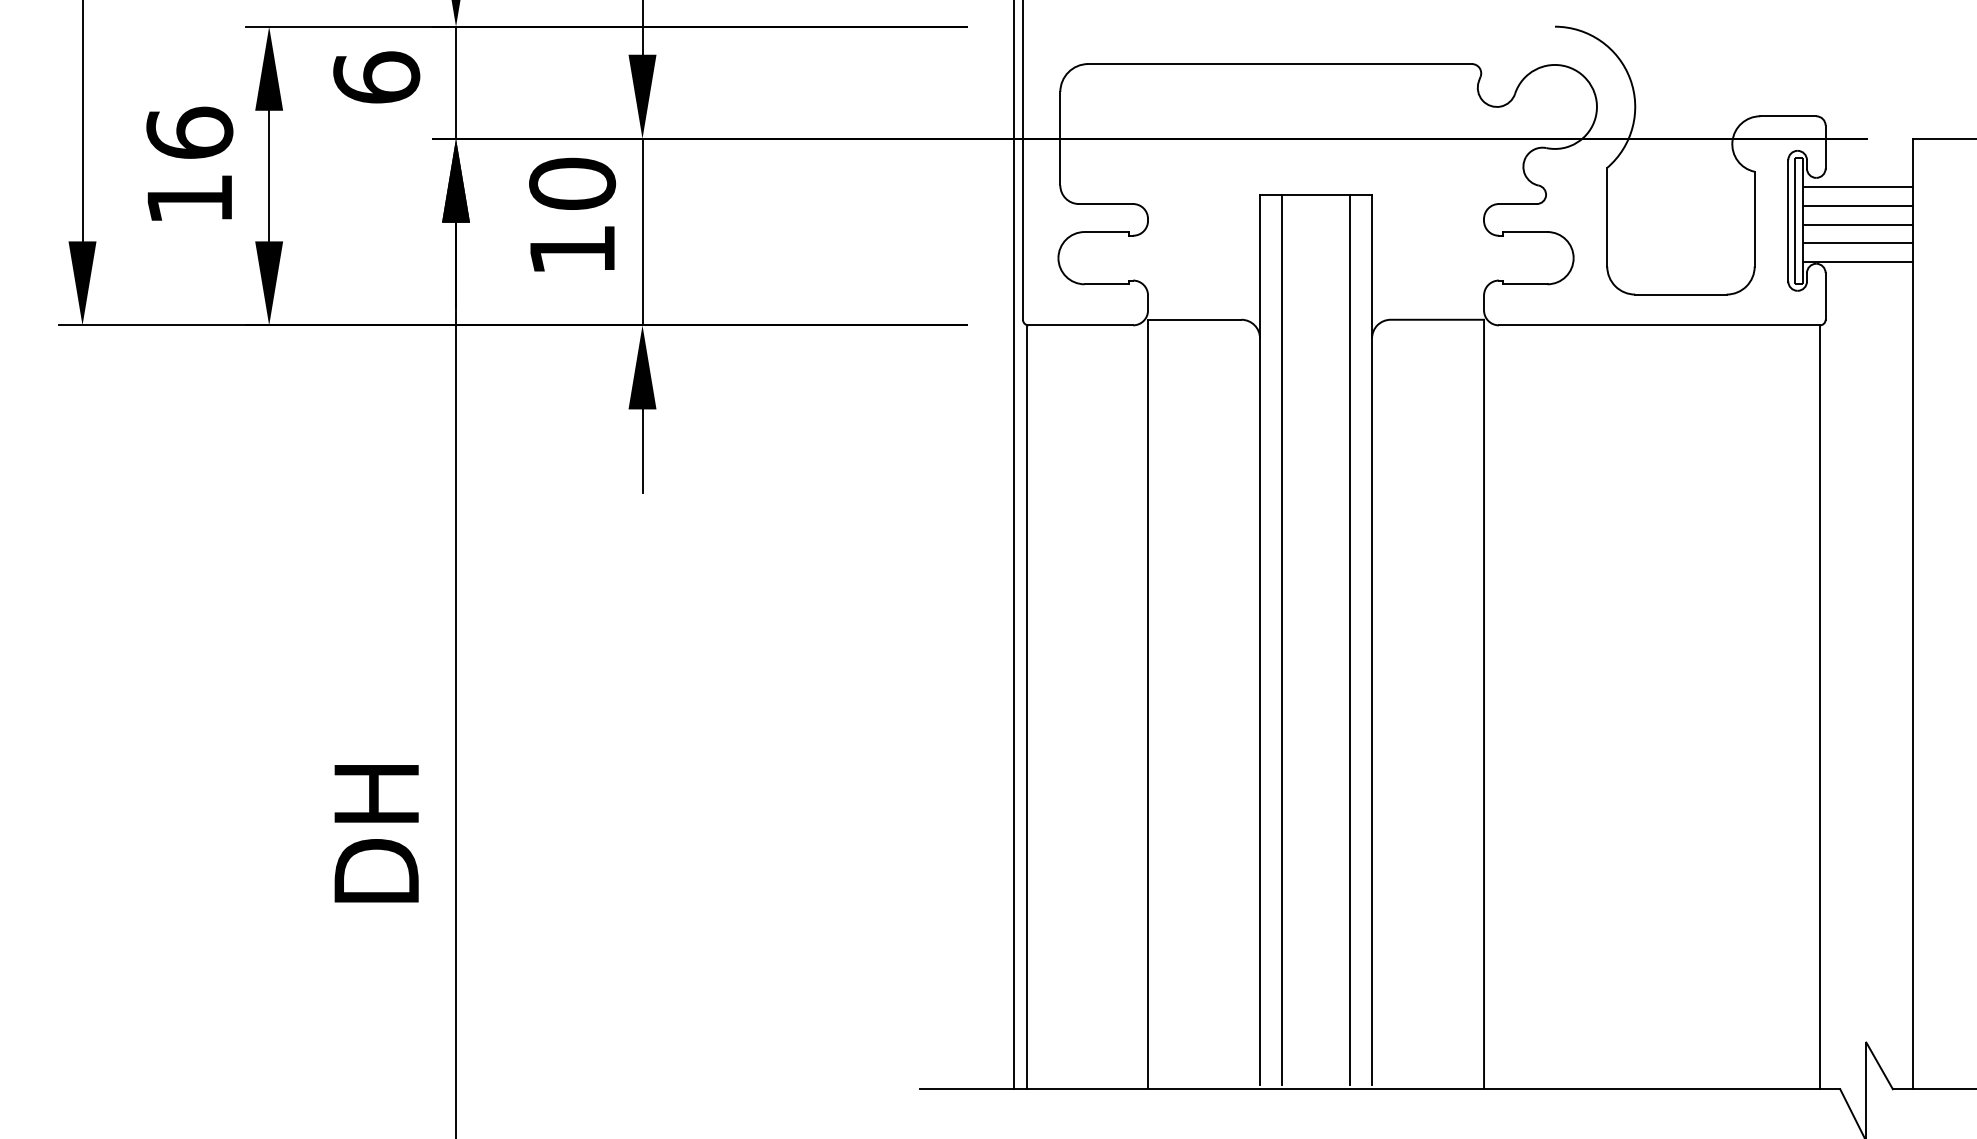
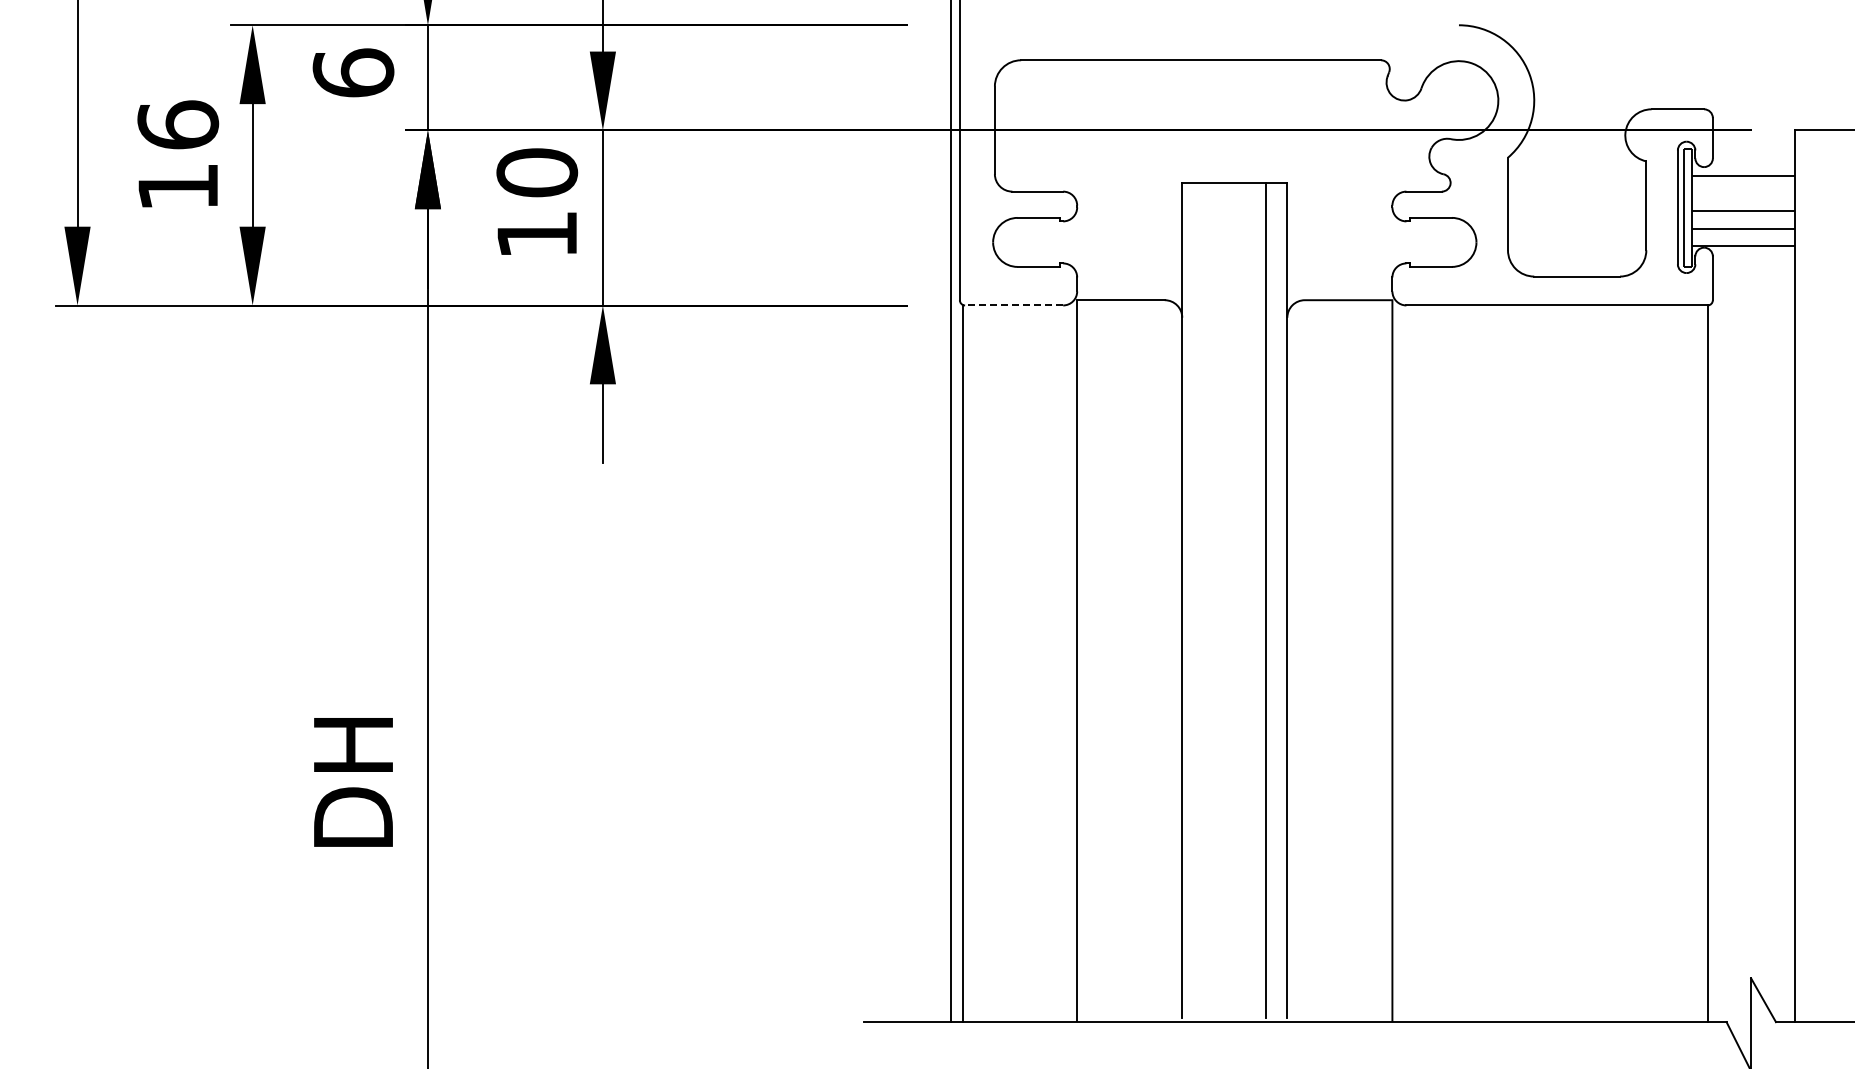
line: (1858, 206) -> (1743, 193), removed
line: (1080, 325) -> (1013, 305), solid -> dashed
line: (1282, 638) -> (1203, 599), removed

